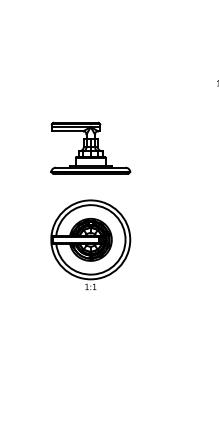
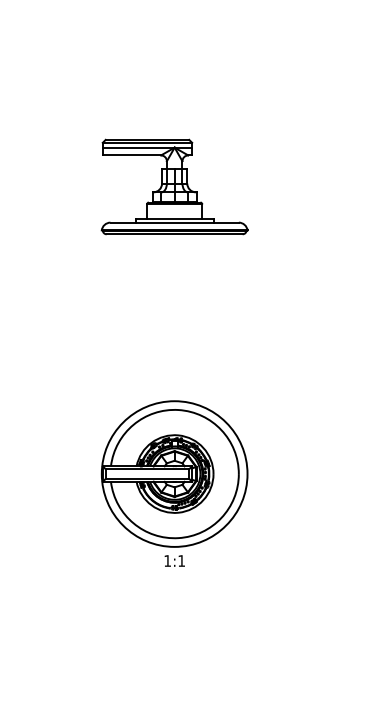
part: (90, 244) -> (174, 482), moved

